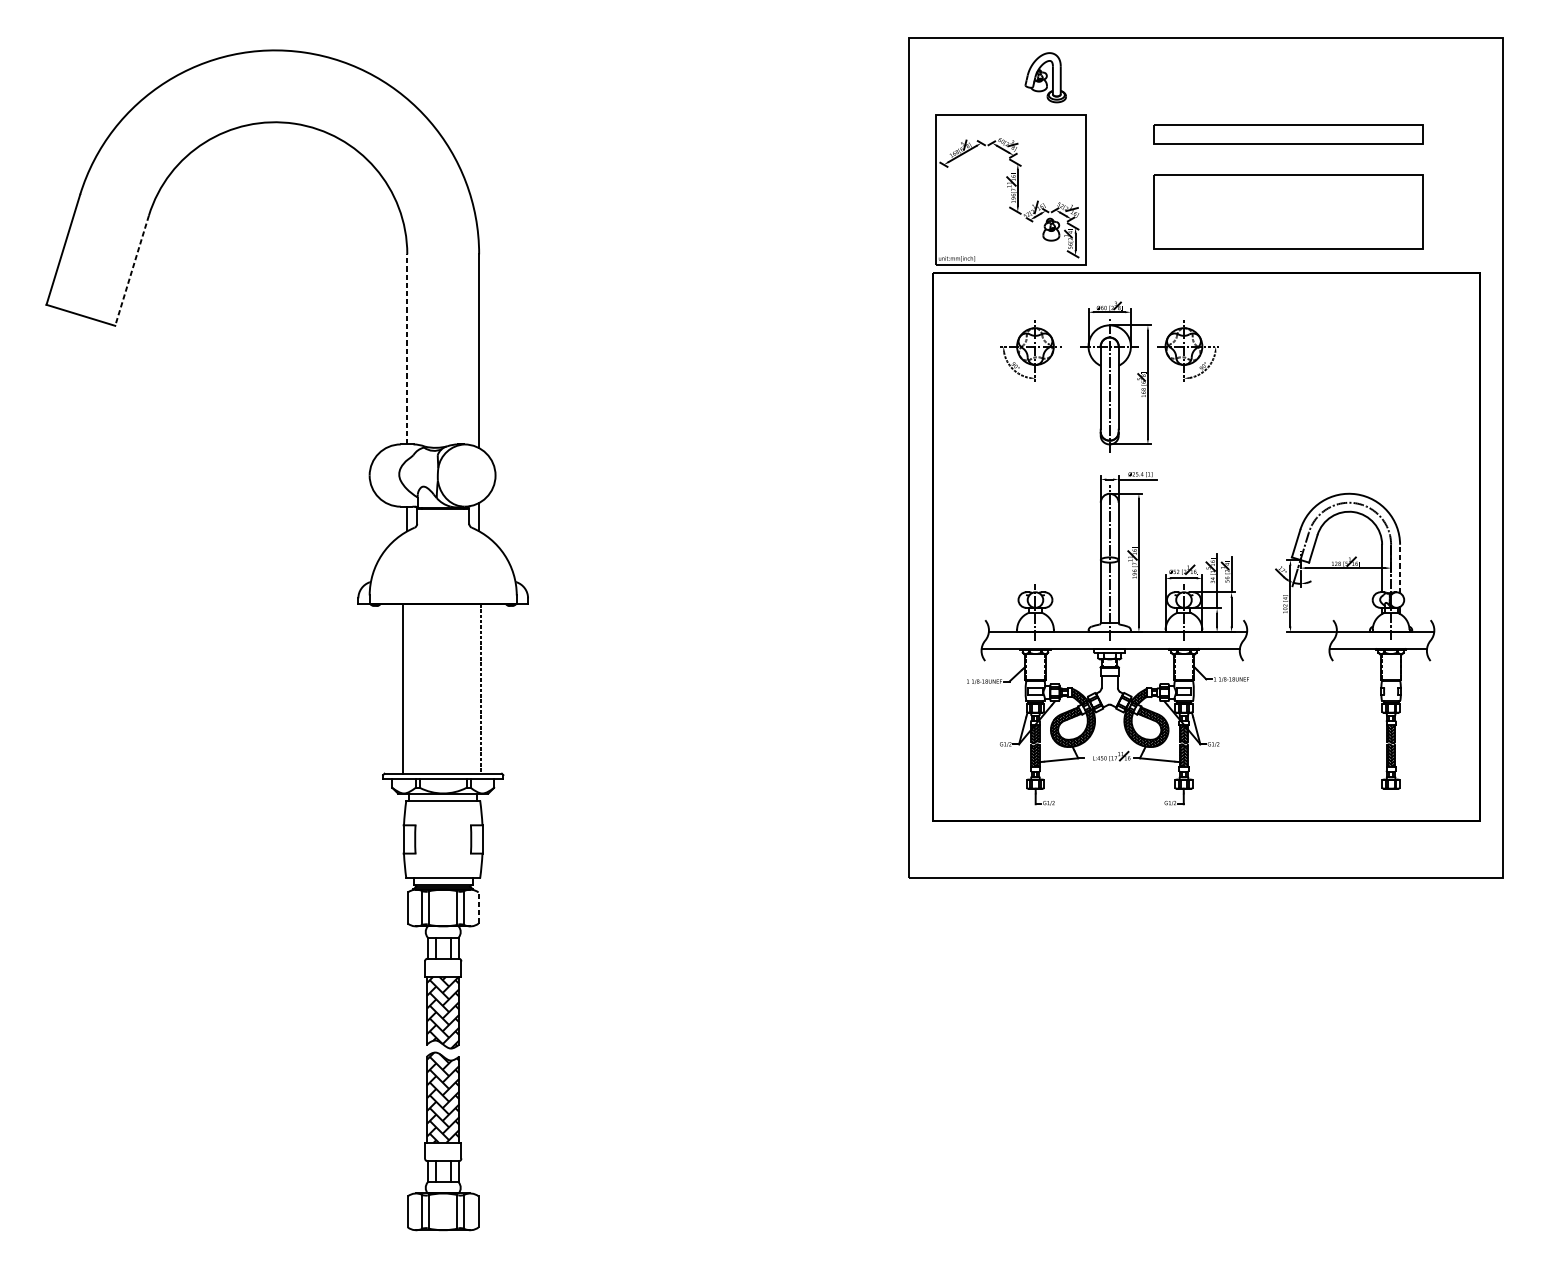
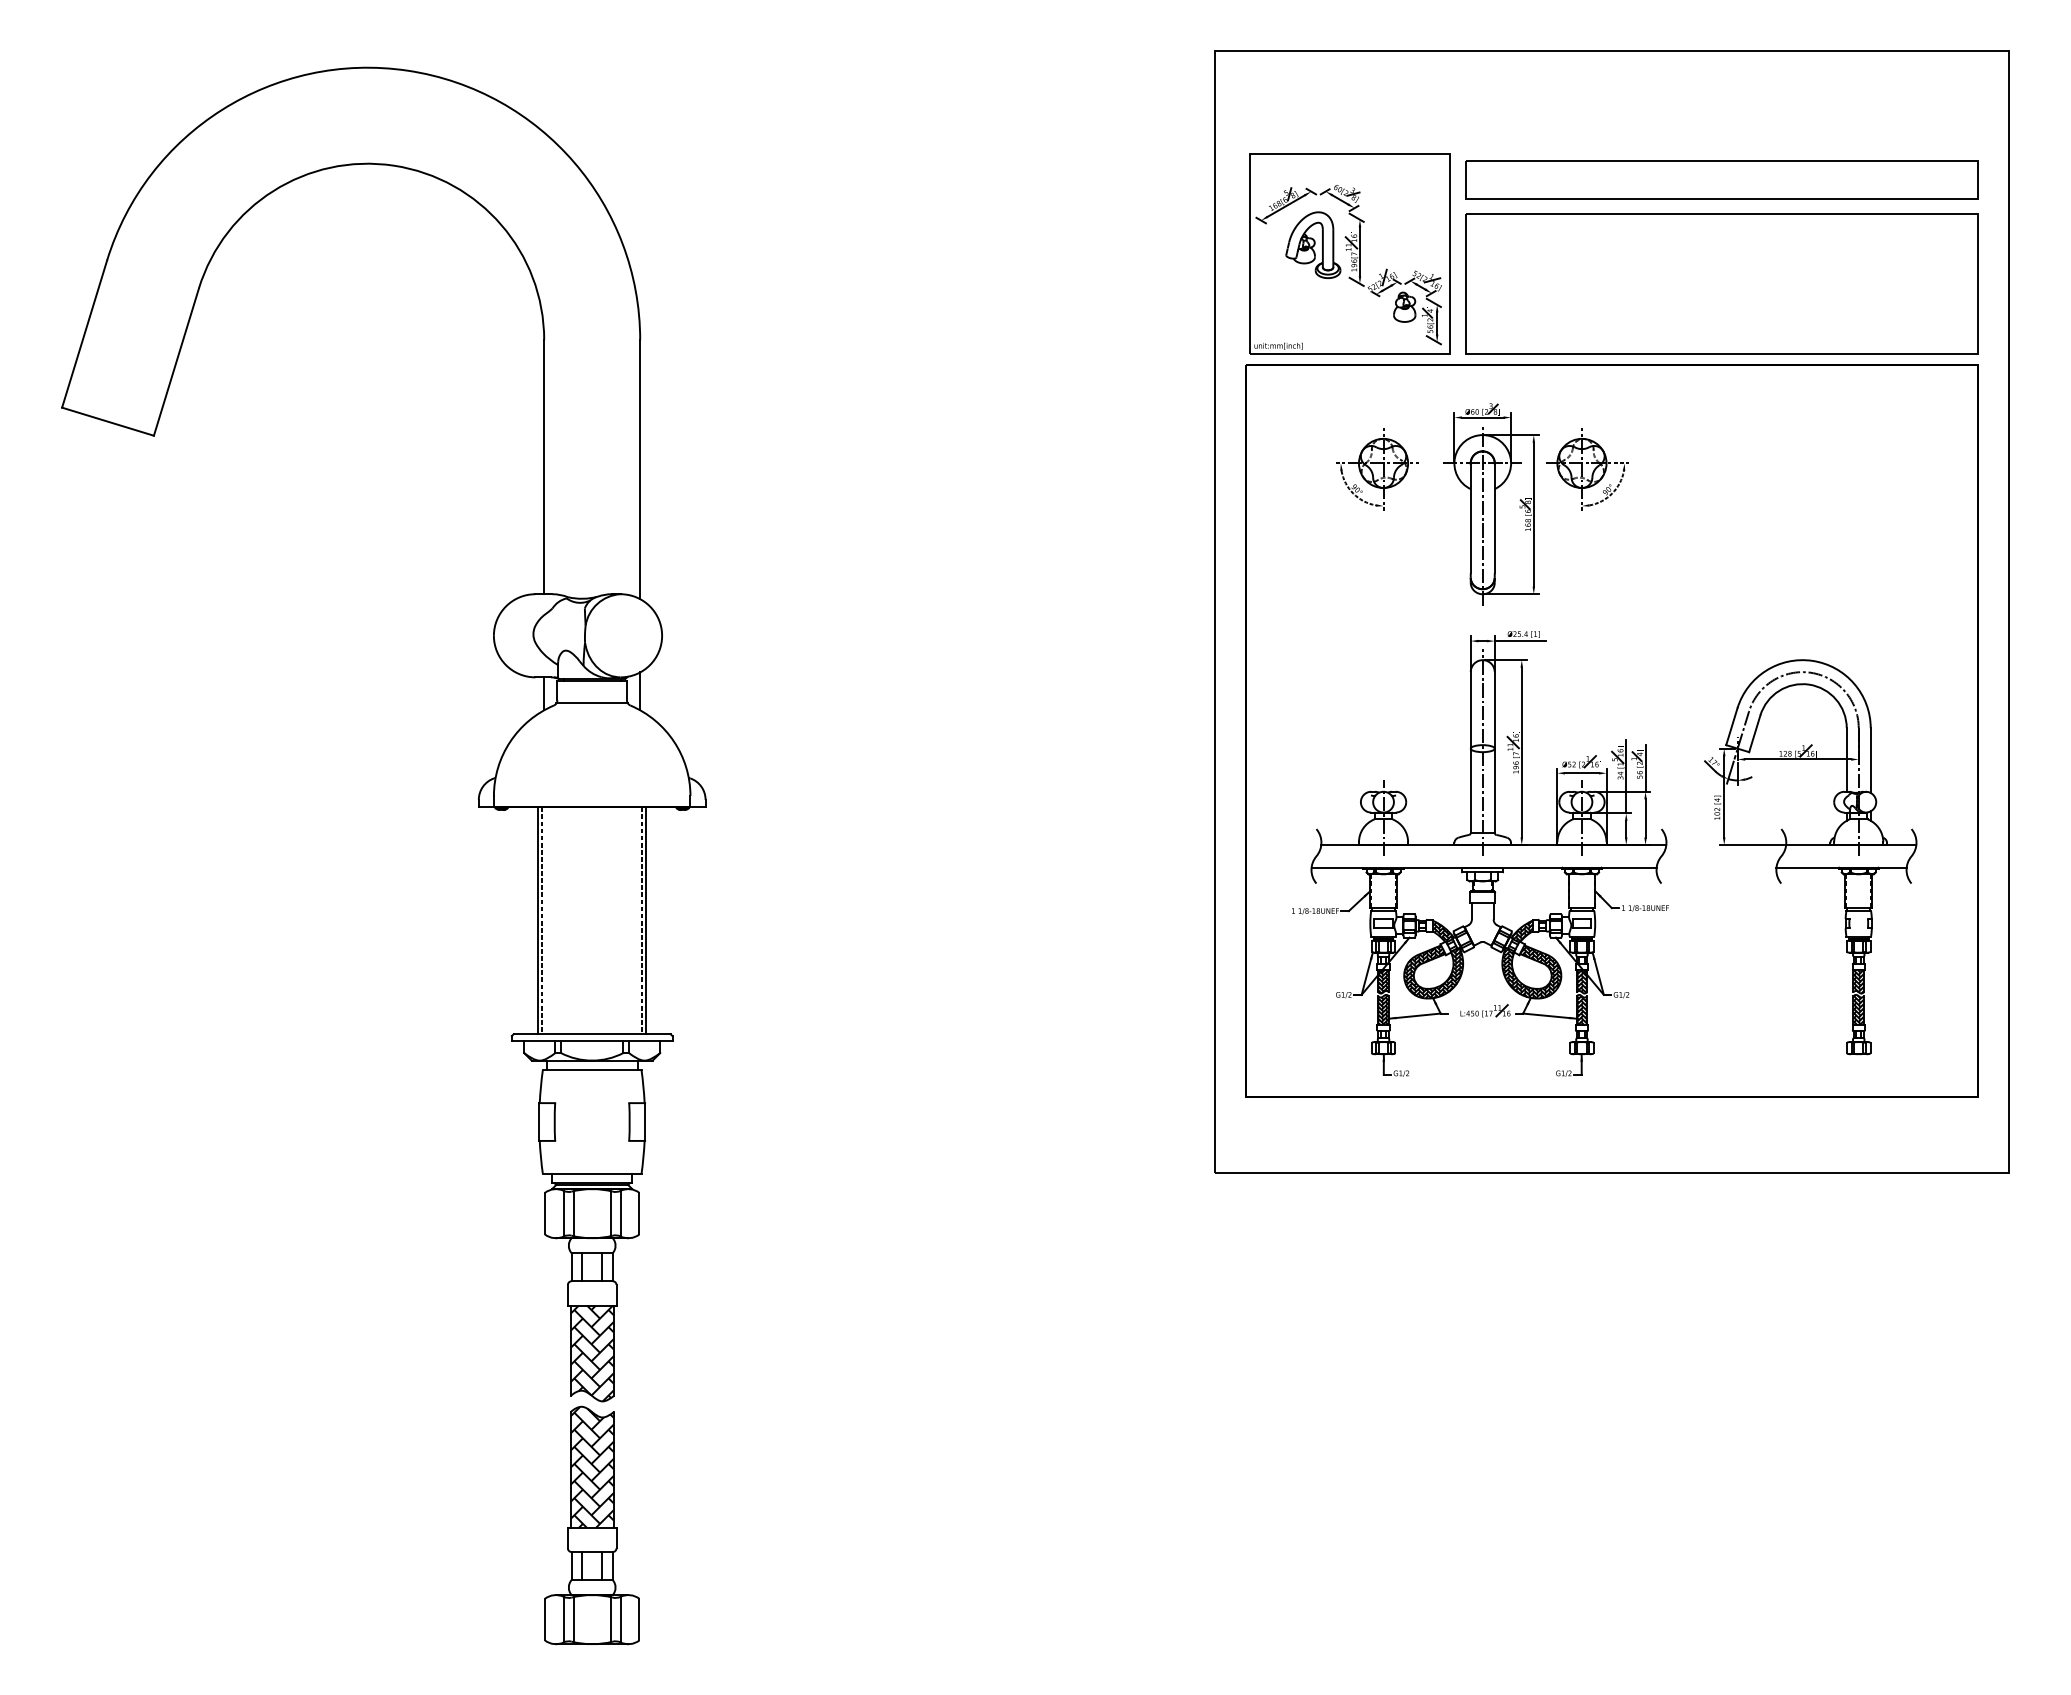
part: (1045, 77) -> (1313, 244), moved
part: (1288, 134) -> (1721, 179), size x1.43
part: (1288, 211) -> (1721, 283), size x1.43
line: (132, 271) -> (176, 362), dashed -> solid
line: (407, 349) -> (544, 467), dashed -> solid
line: (442, 526) -> (591, 703), added
line: (1399, 568) -> (1870, 760), dashed -> solid
line: (406, 688) -> (542, 920), added
line: (483, 688) -> (646, 920), added
line: (478, 907) -> (639, 1213), dashed -> solid

